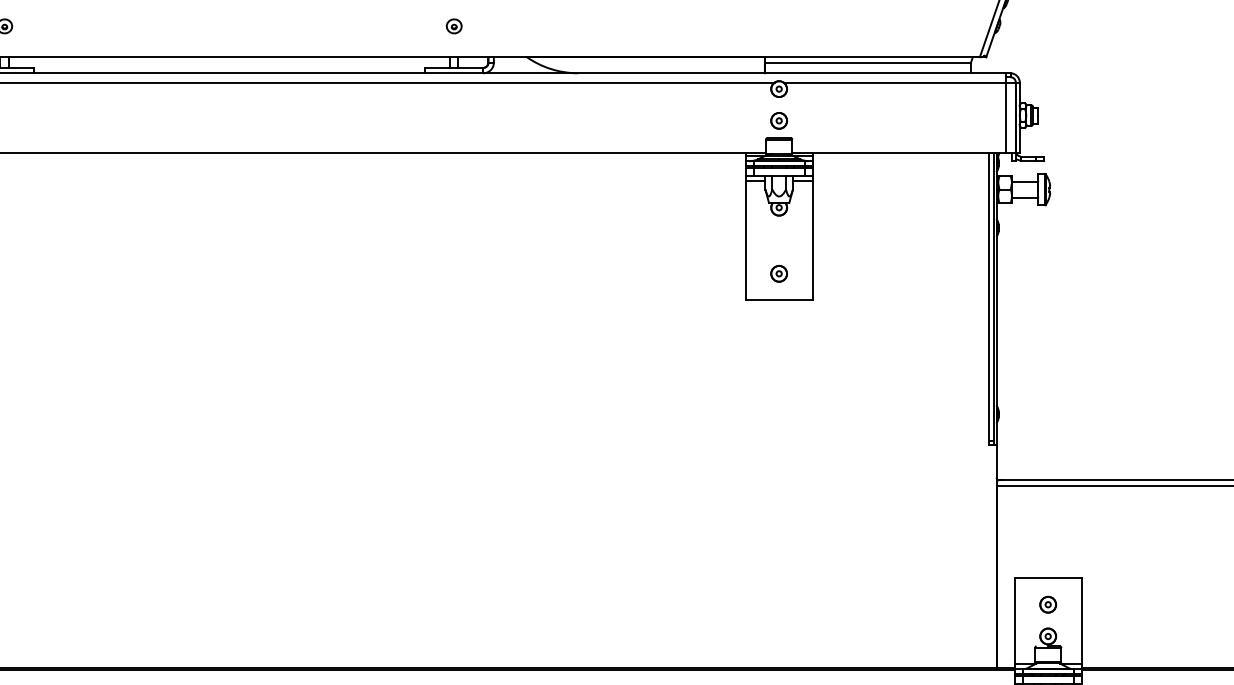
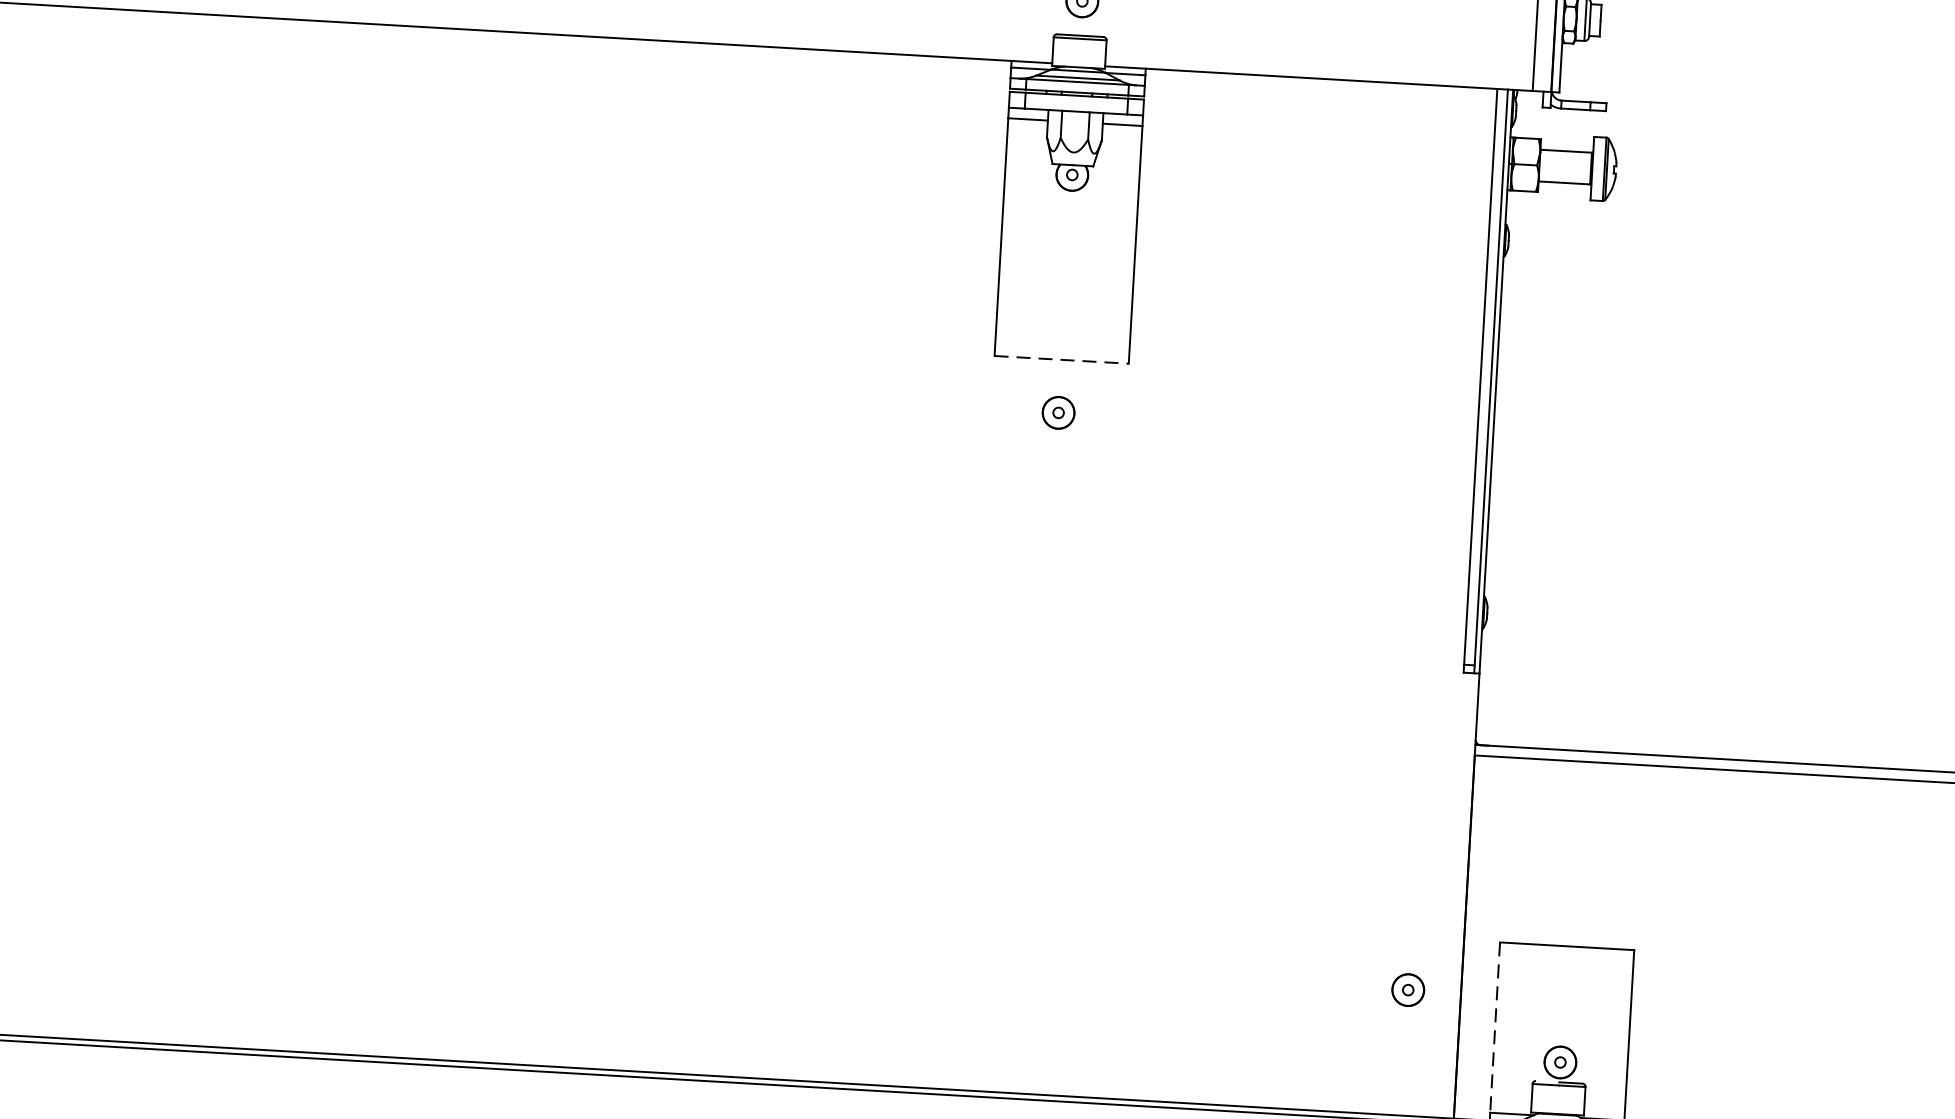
part: (778, 273) -> (1057, 412), moved
line: (779, 300) -> (1062, 360), solid -> dashed
part: (1048, 604) -> (1408, 989), moved
line: (1014, 620) -> (1494, 1026), solid -> dashed

